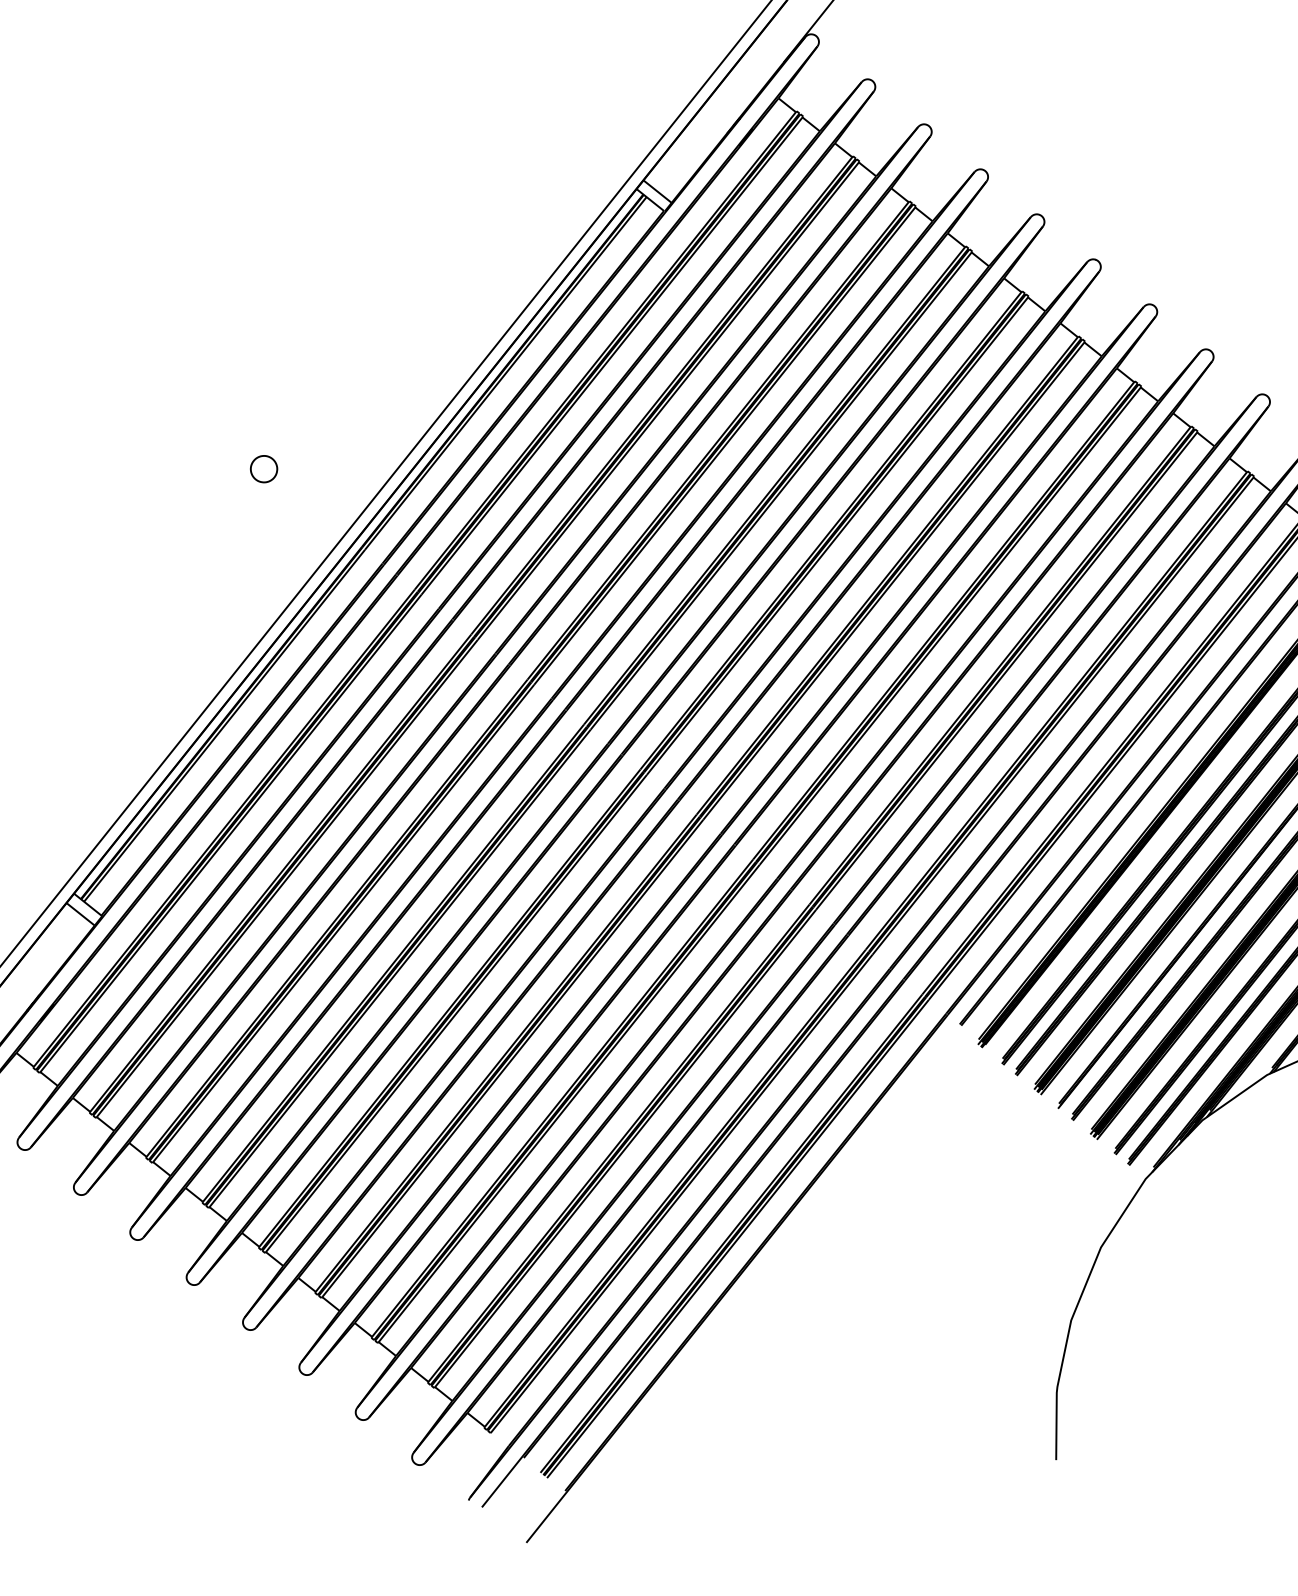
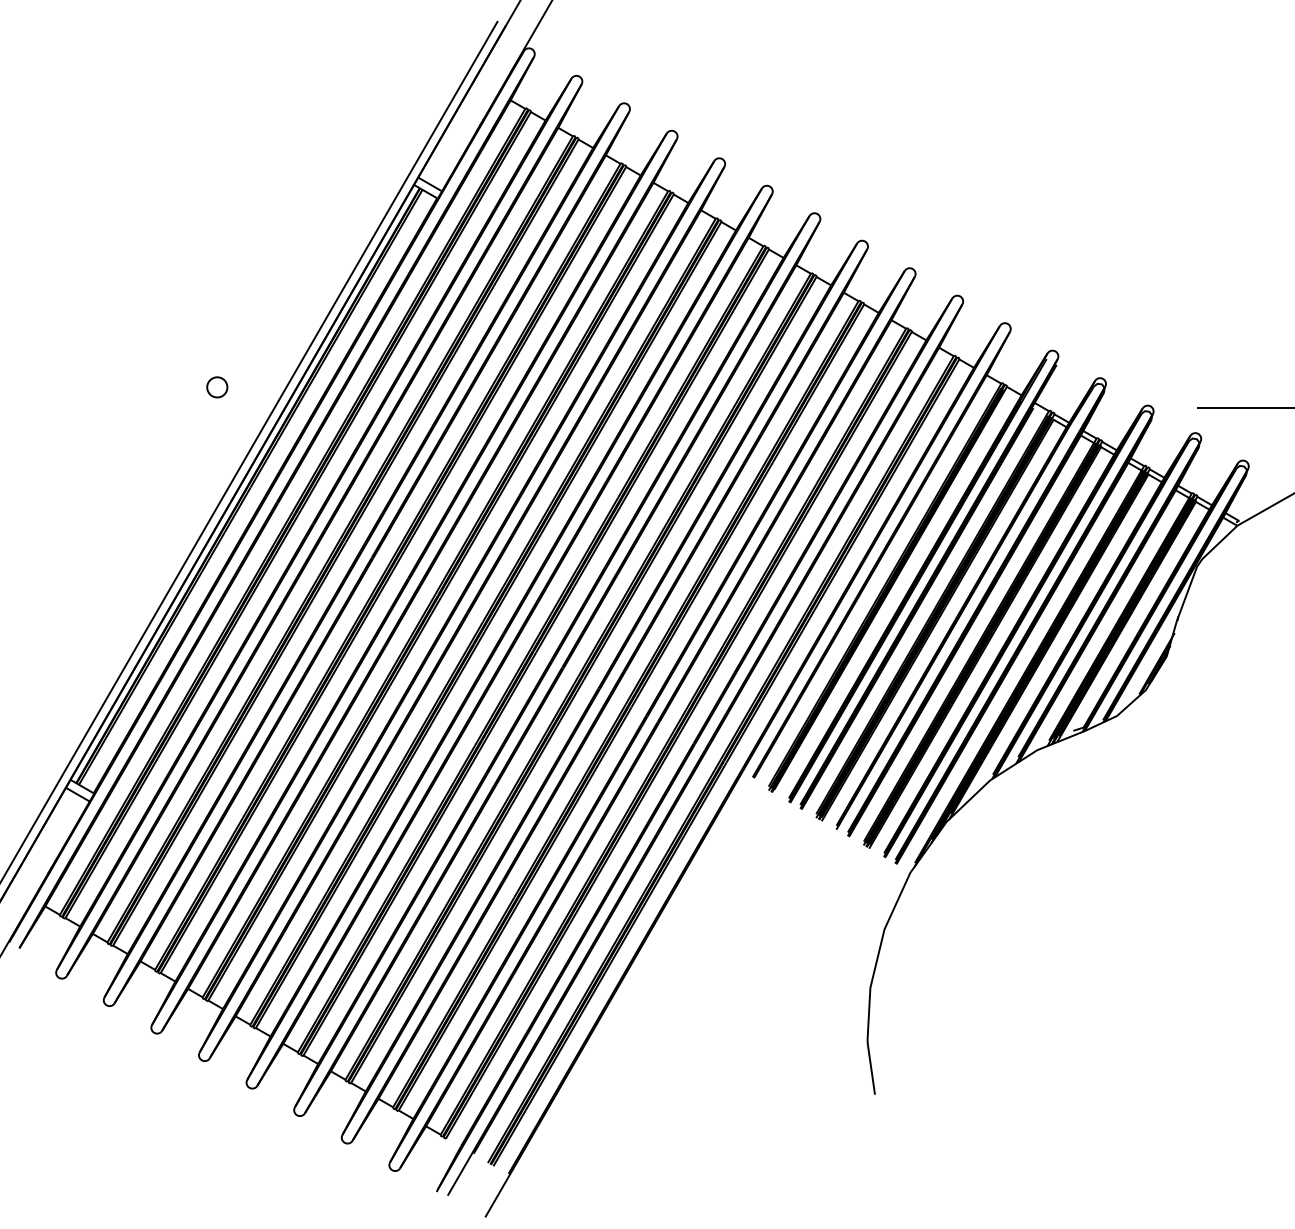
part: (264, 469) -> (217, 387), moved

